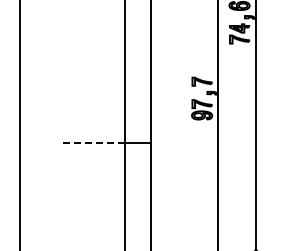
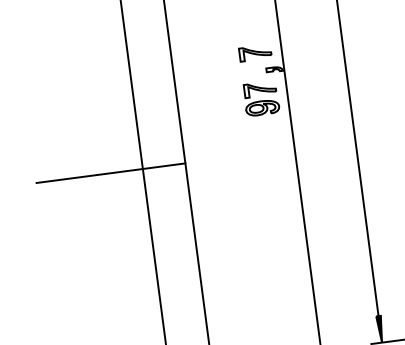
line: (91, 142) -> (88, 175), dashed -> solid

